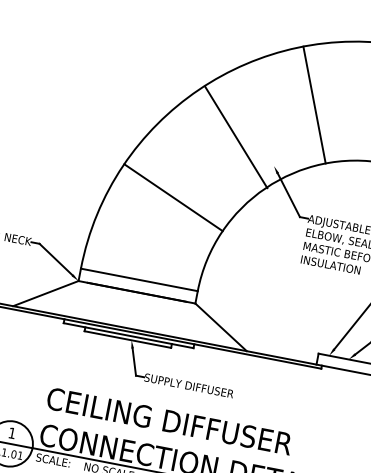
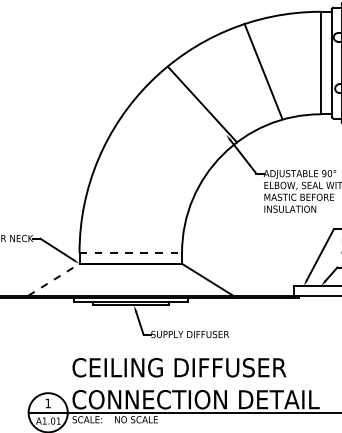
line: (314, 105) -> (263, 71), moved
line: (236, 137) -> (202, 104), moved
line: (173, 197) -> (146, 177), removed
line: (140, 279) -> (131, 252), solid -> dashed
line: (46, 293) -> (54, 279), solid -> dashed

